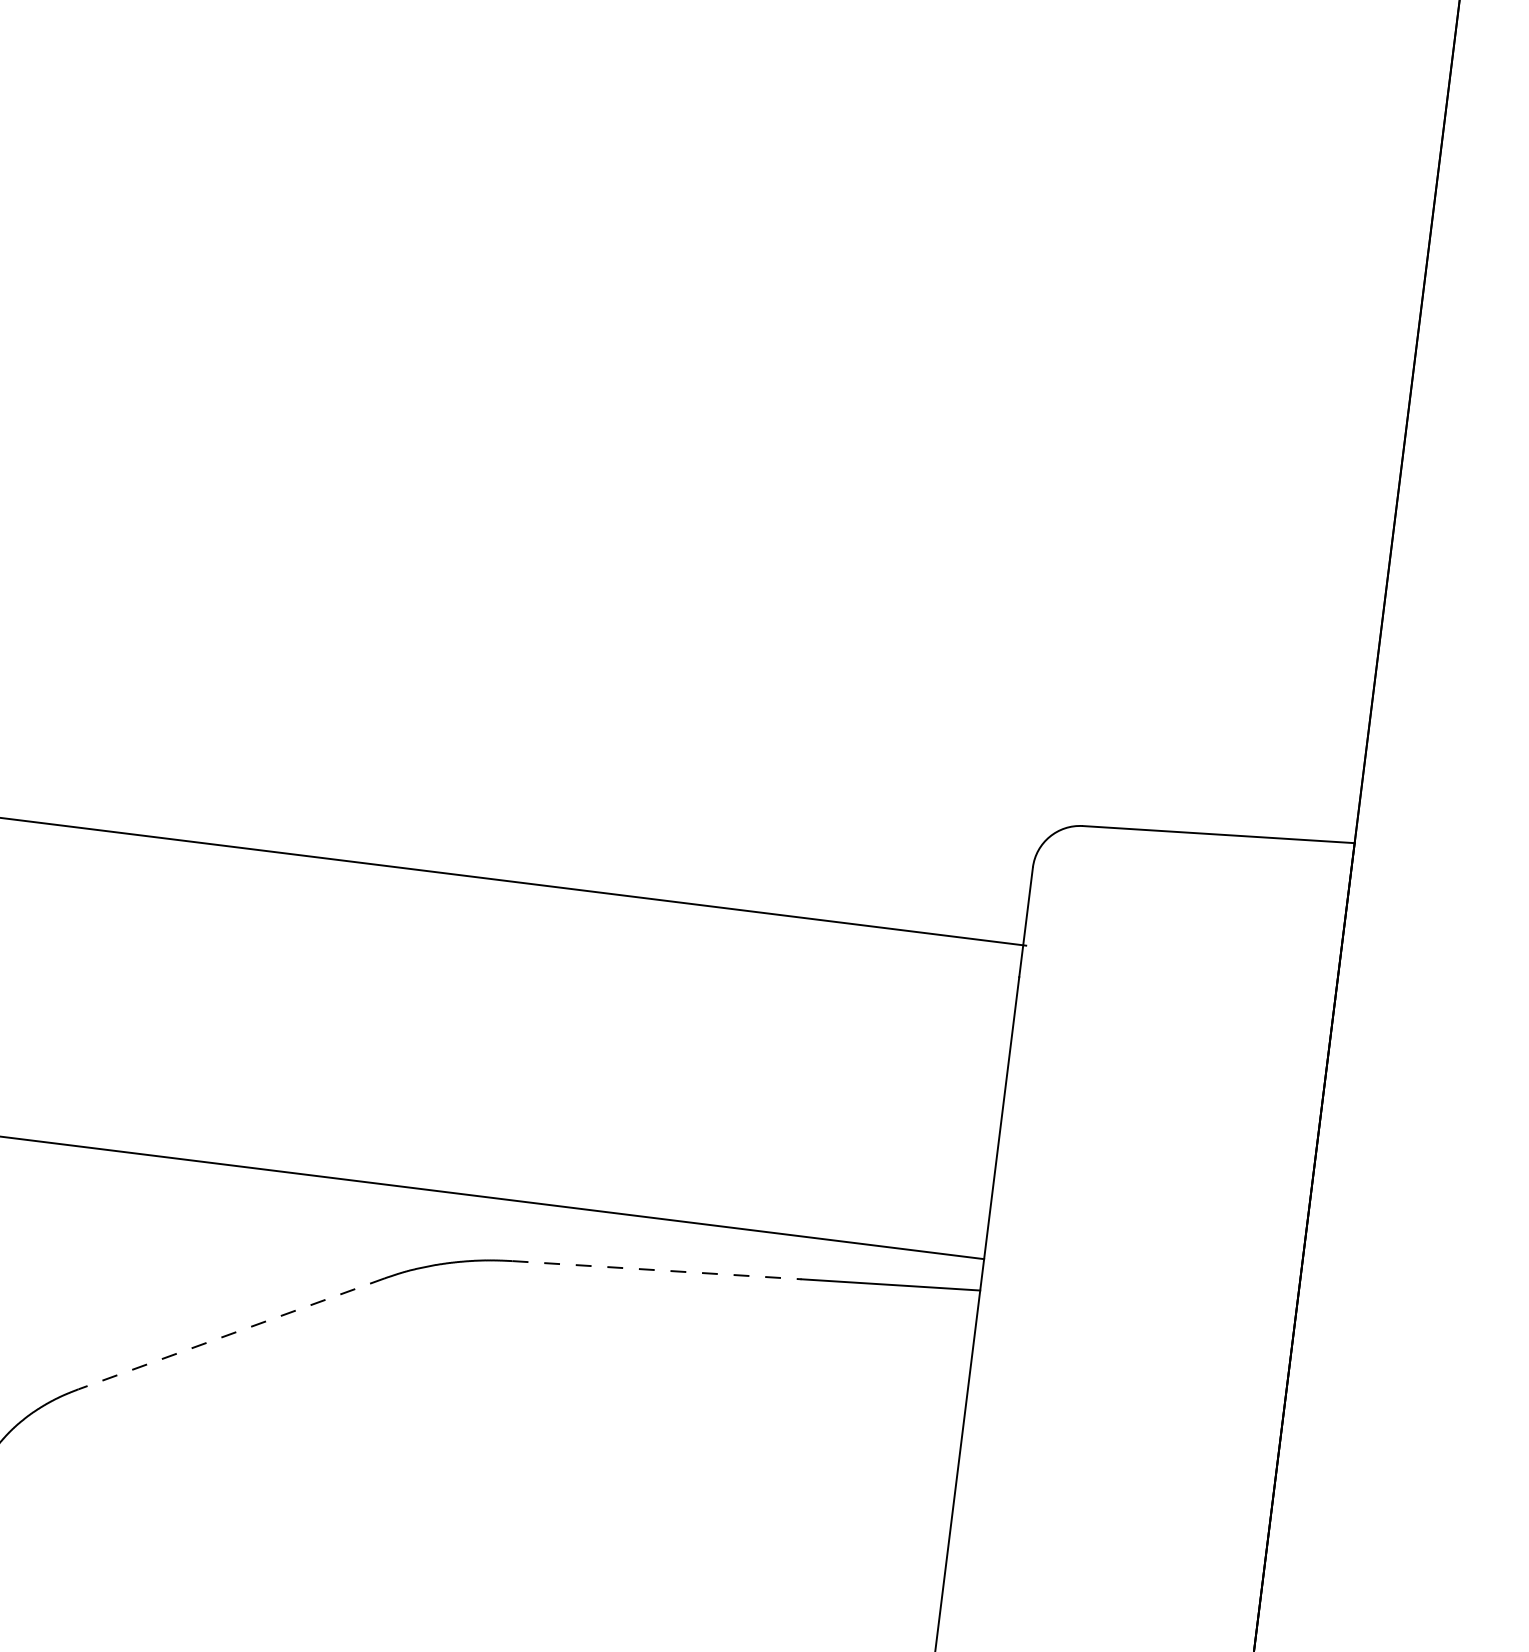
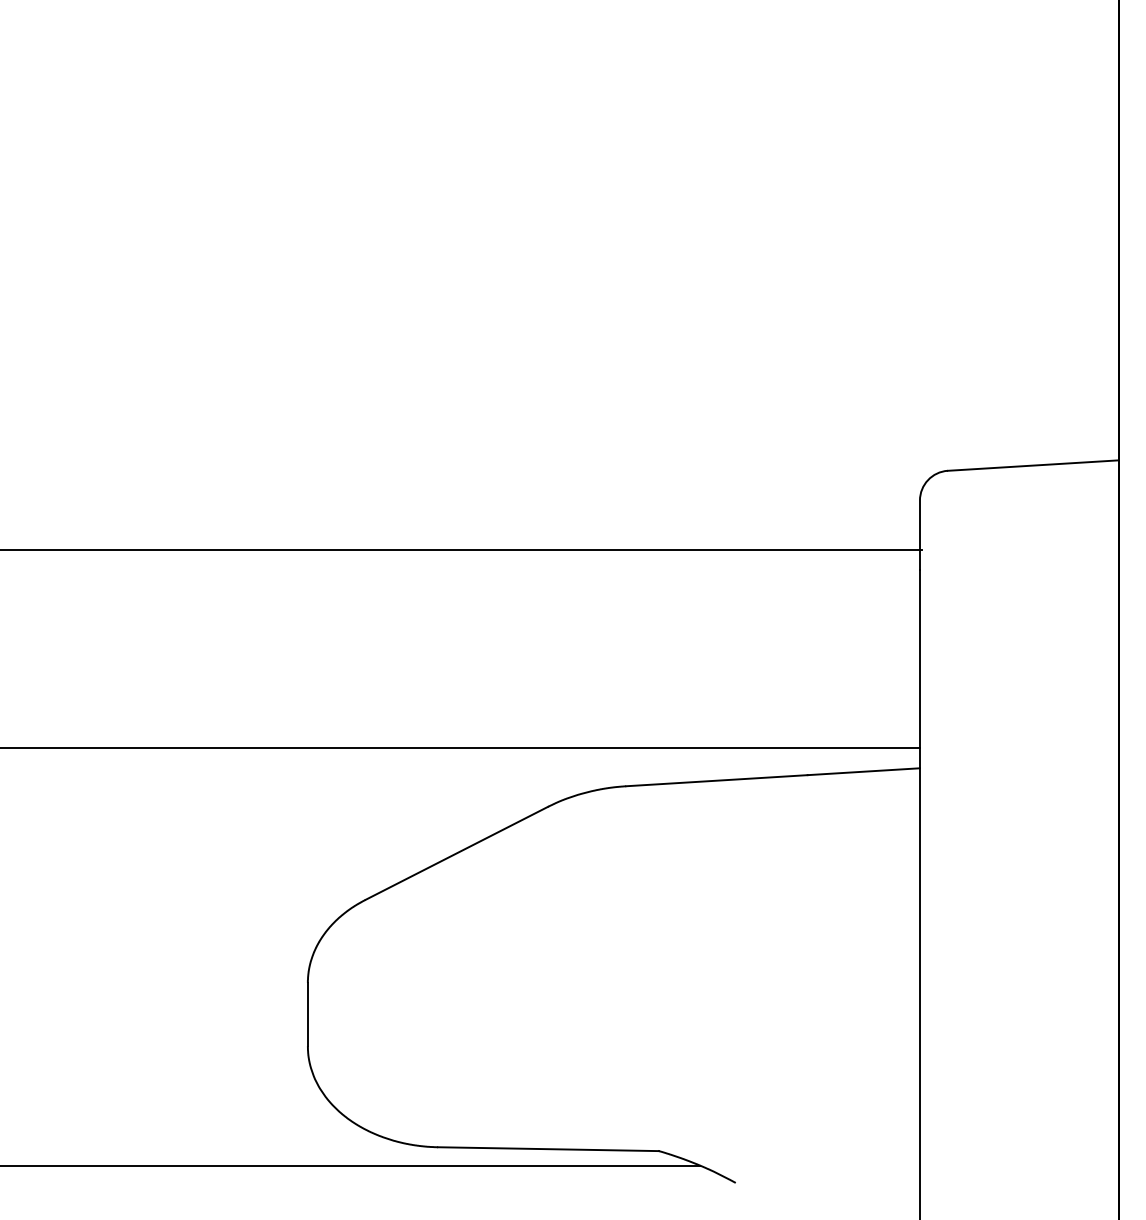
line: (656, 1269) -> (716, 780), dashed -> solid
line: (231, 1333) -> (456, 853), dashed -> solid

